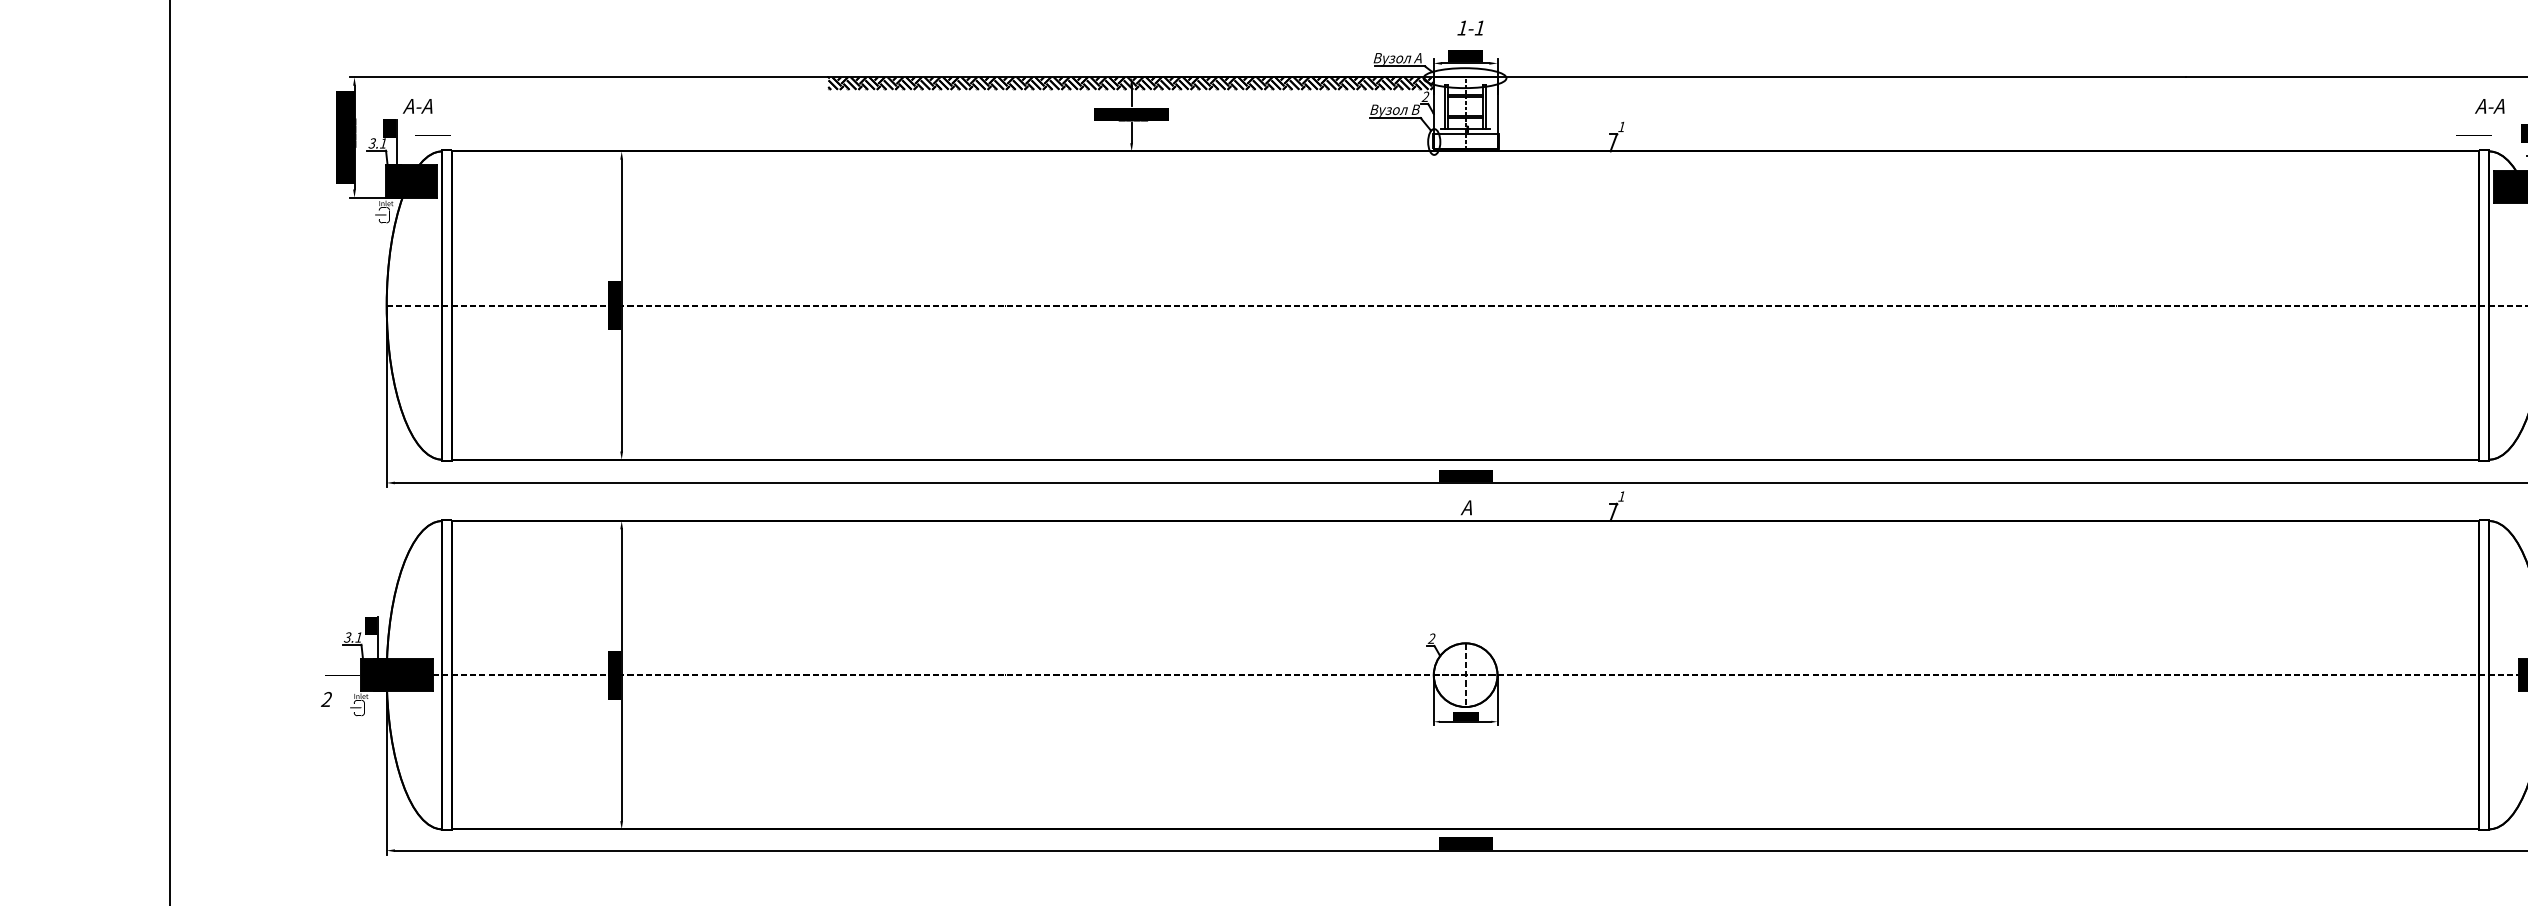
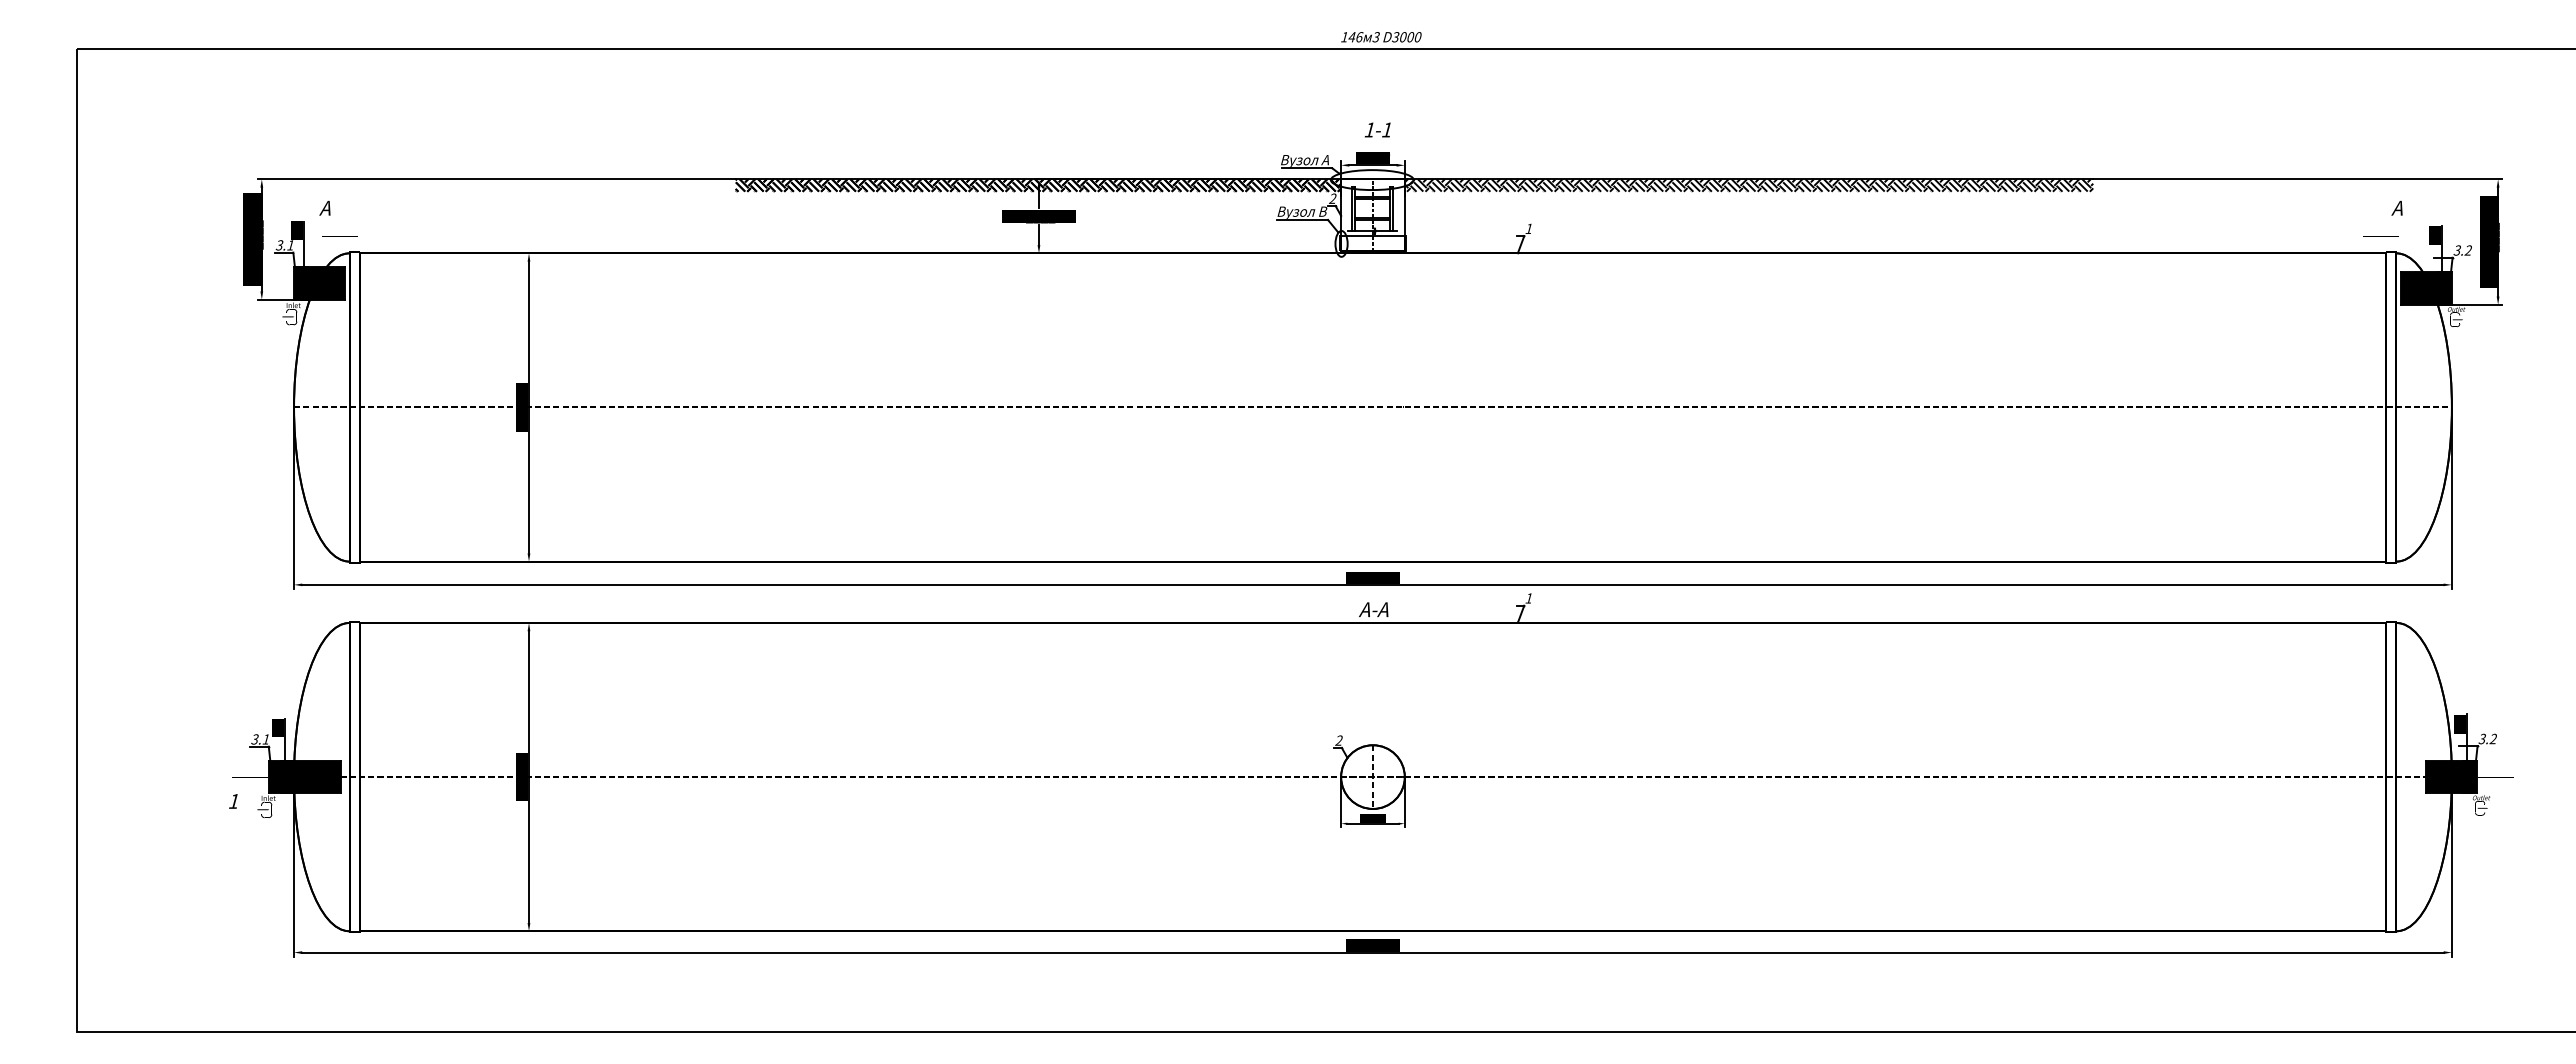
hatch: (1841, 83) -> (1748, 185), added
text: (417, 105) -> (324, 207), А-А -> А
text: (2489, 105) -> (2396, 207), А-А -> А
text: (1466, 507) -> (1373, 609), А -> А-А
text: (326, 698) -> (233, 800), 2 -> 1

